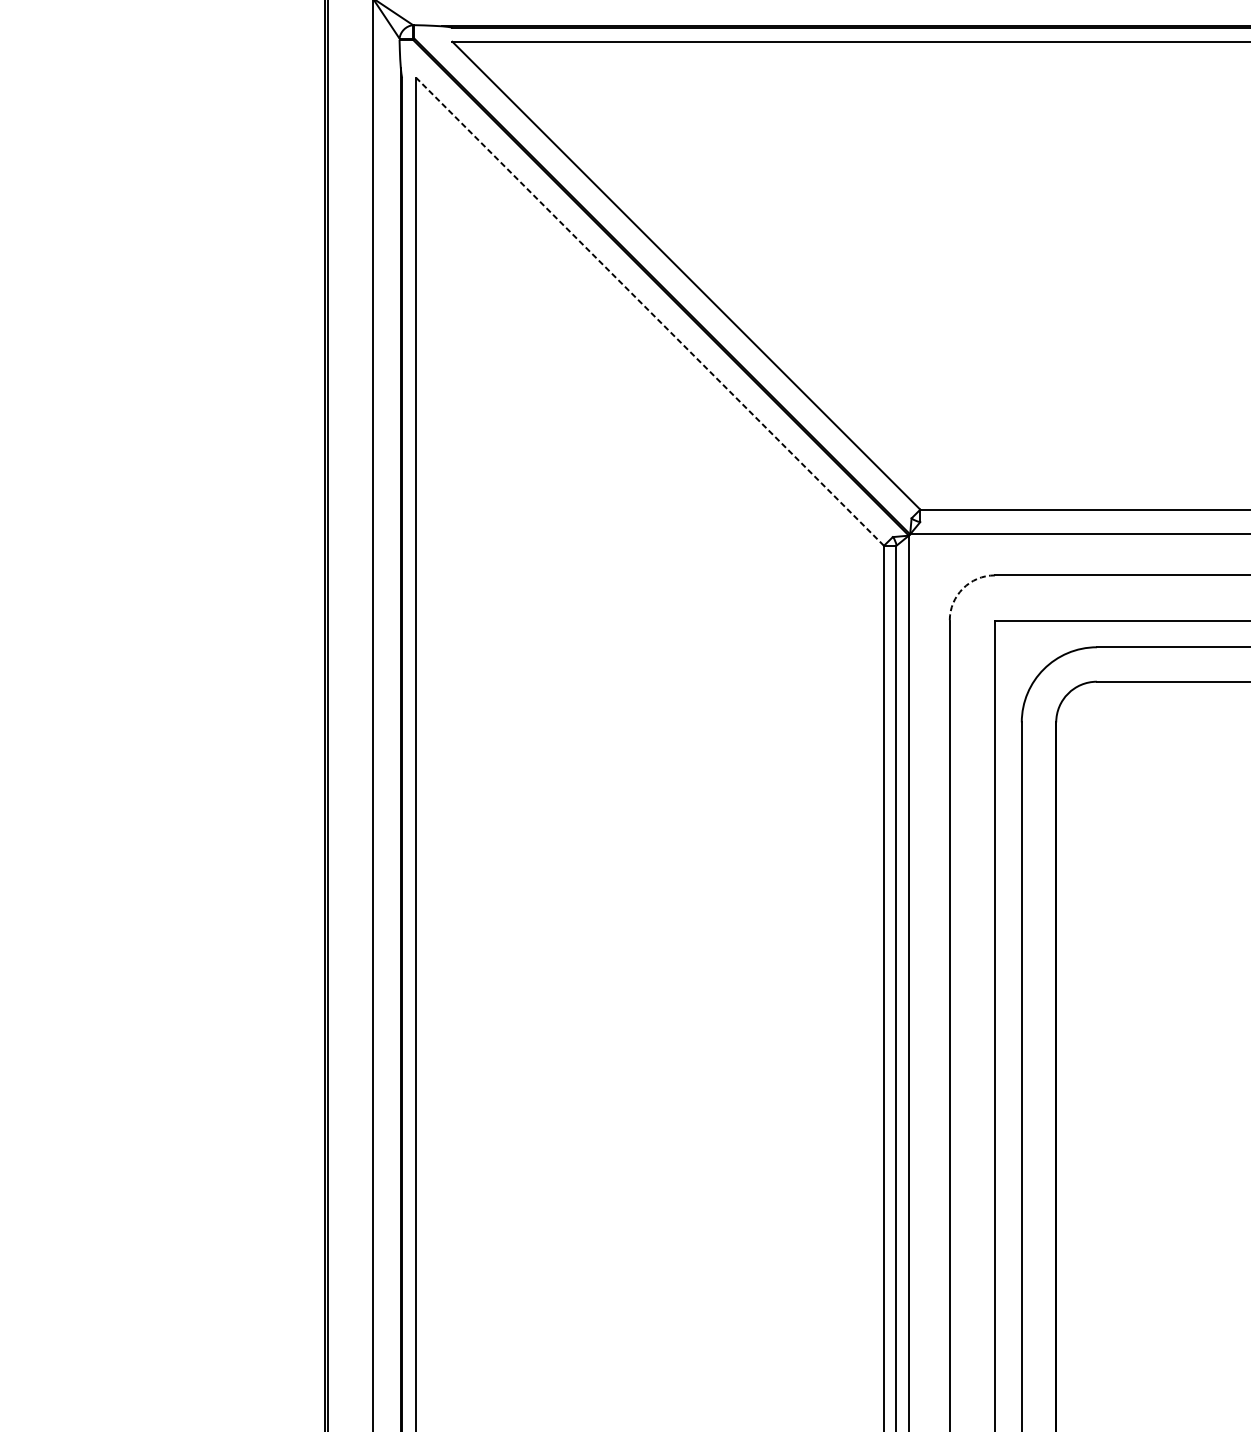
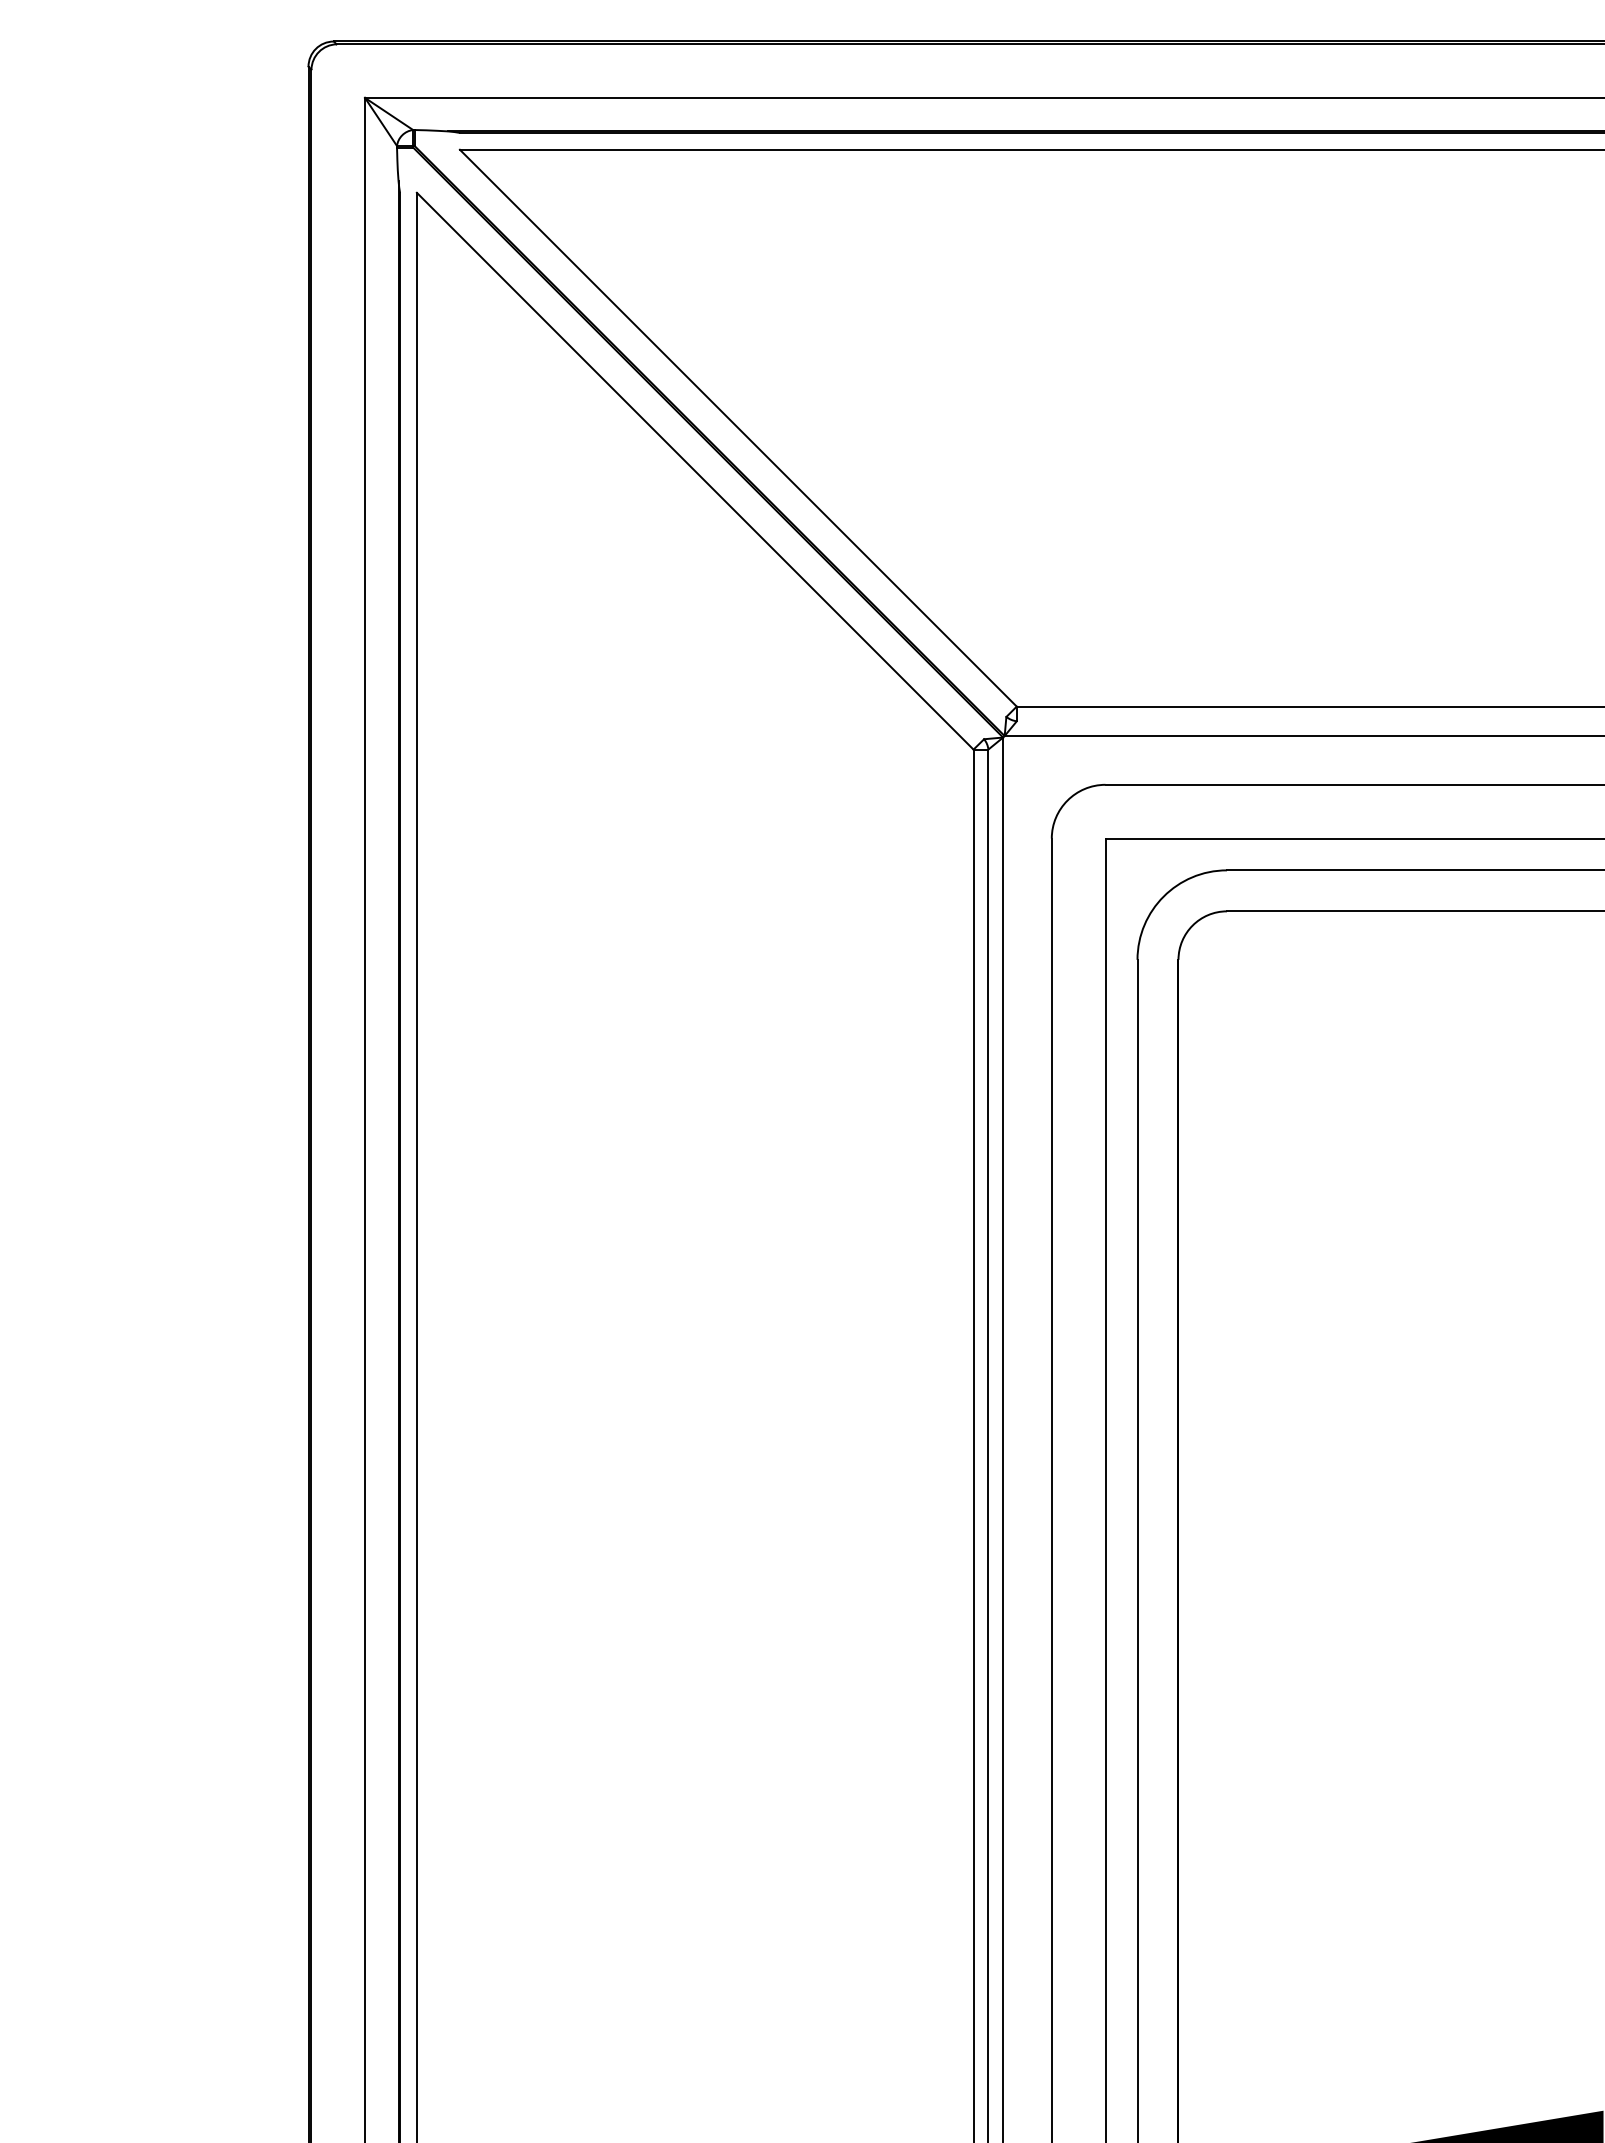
line: (650, 312) -> (695, 471), dashed -> solid
arc: (962, 588) -> (1067, 800), dashed -> solid

